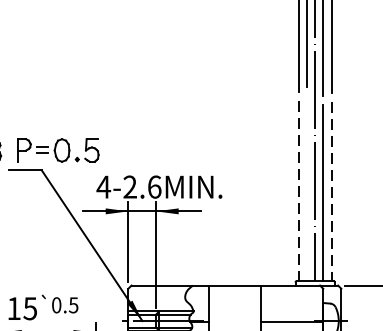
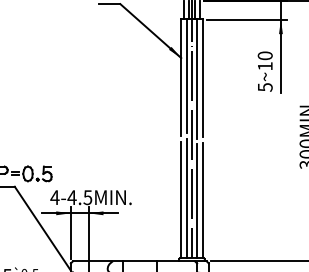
text: (141, 186) -> (79, 197), 4-2.6MIN. -> 4-4.5MIN.
line: (306, 188) -> (186, 198), added
line: (299, 191) -> (181, 200), dashed -> solid
line: (331, 191) -> (202, 200), dashed -> solid

